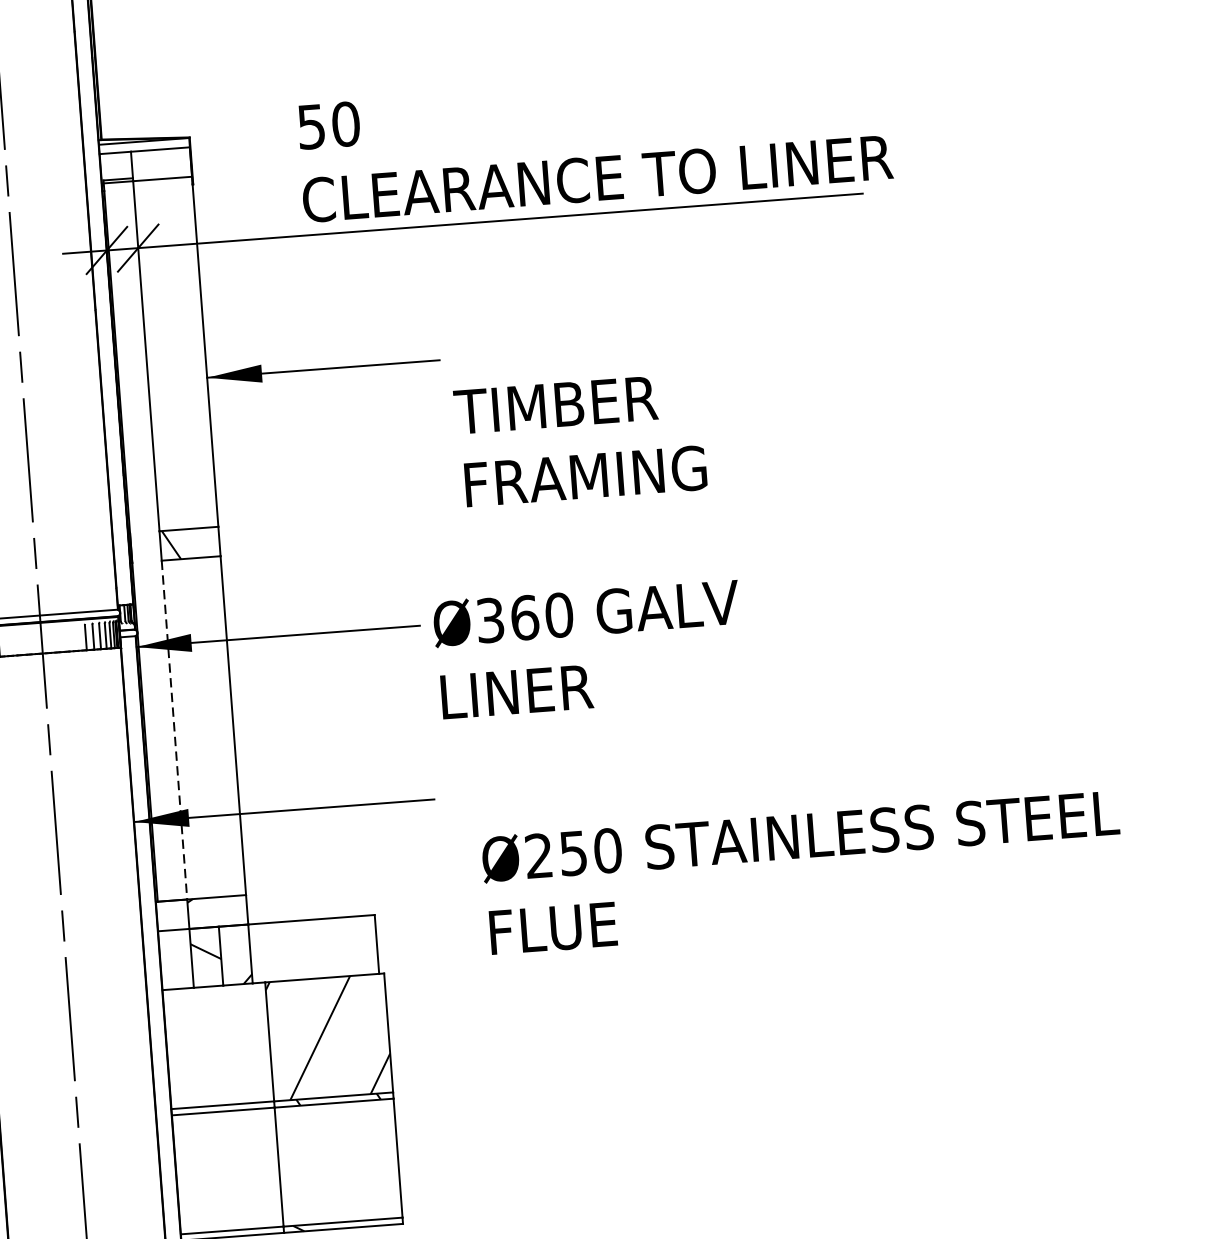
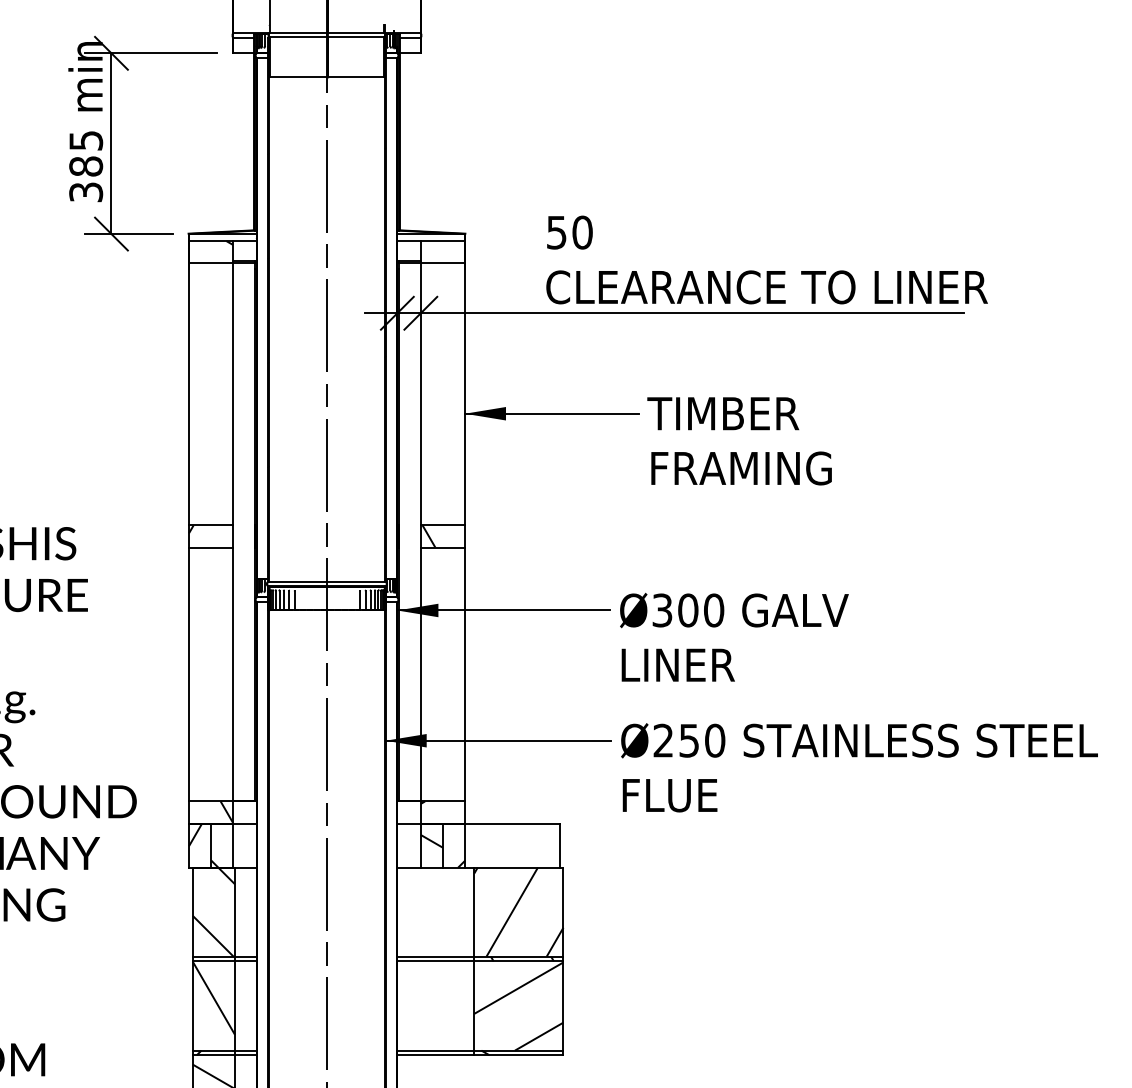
text: (580, 440) -> (739, 441), moved
text: (525, 617) -> (688, 610), Ø360 -> Ø300
line: (174, 730) -> (420, 674), dashed -> solid
text: (803, 872) -> (859, 767), moved
hatch: (338, 1163) -> (518, 1006), added

